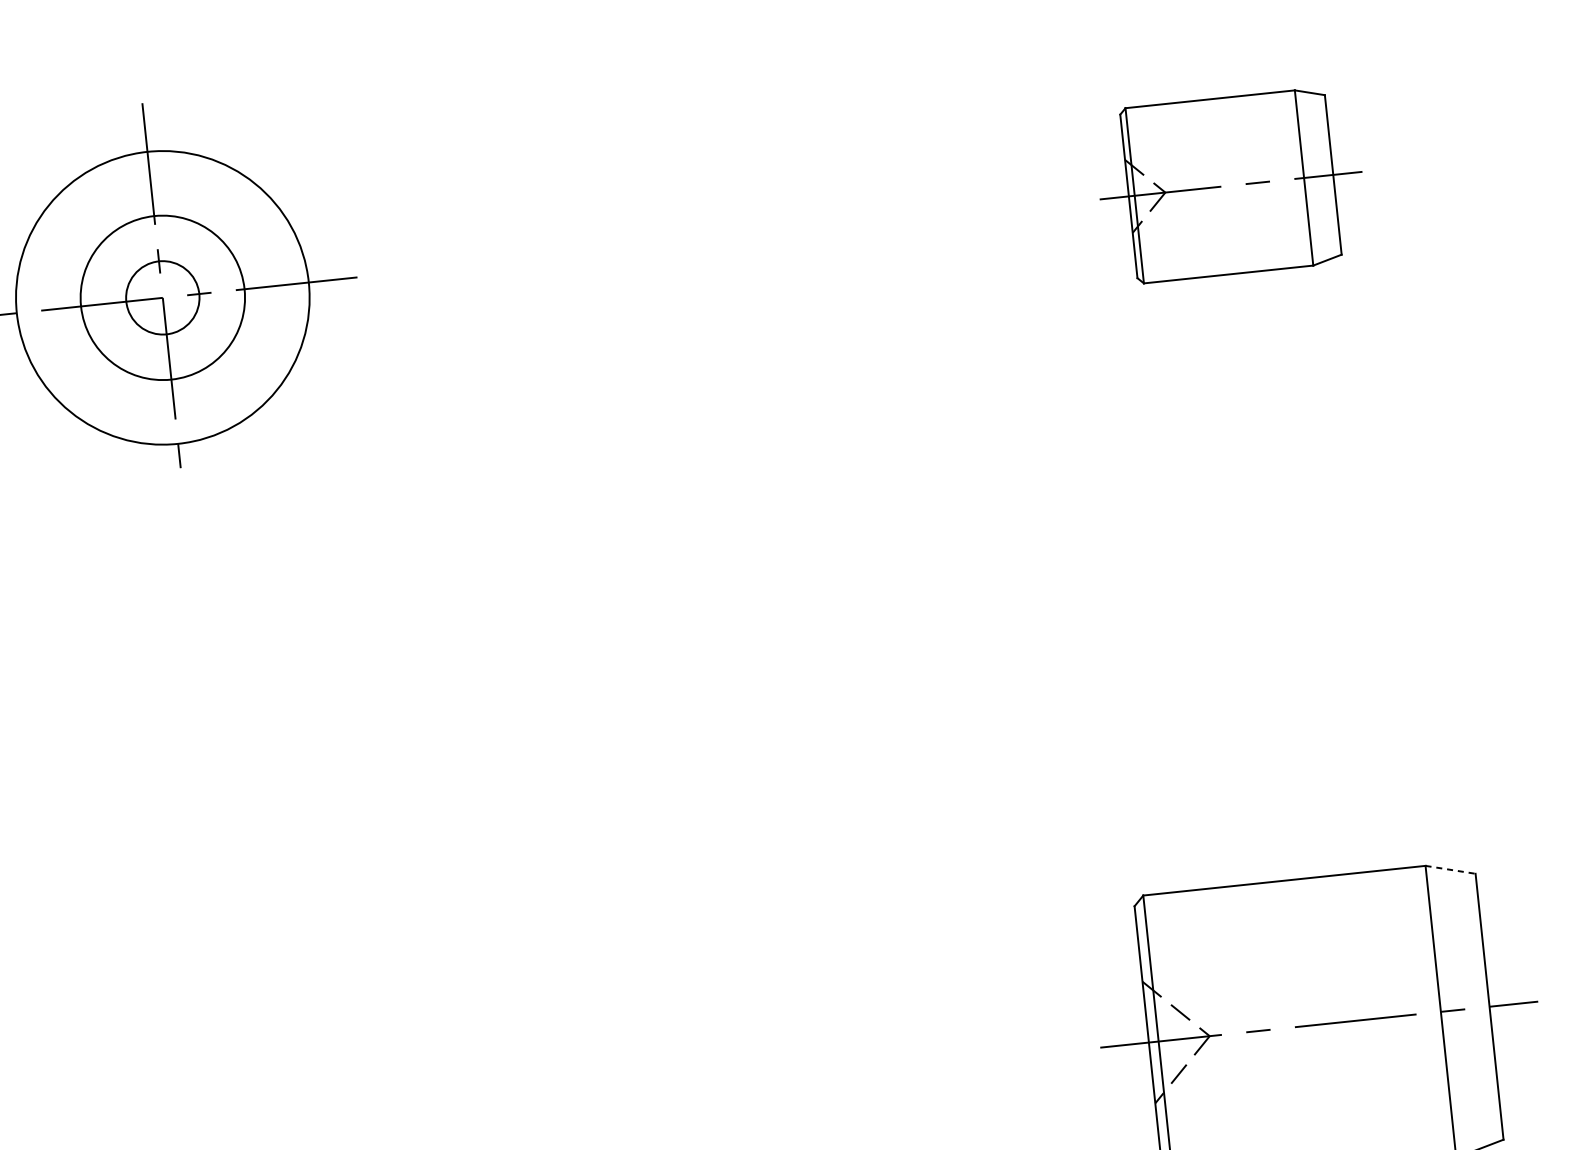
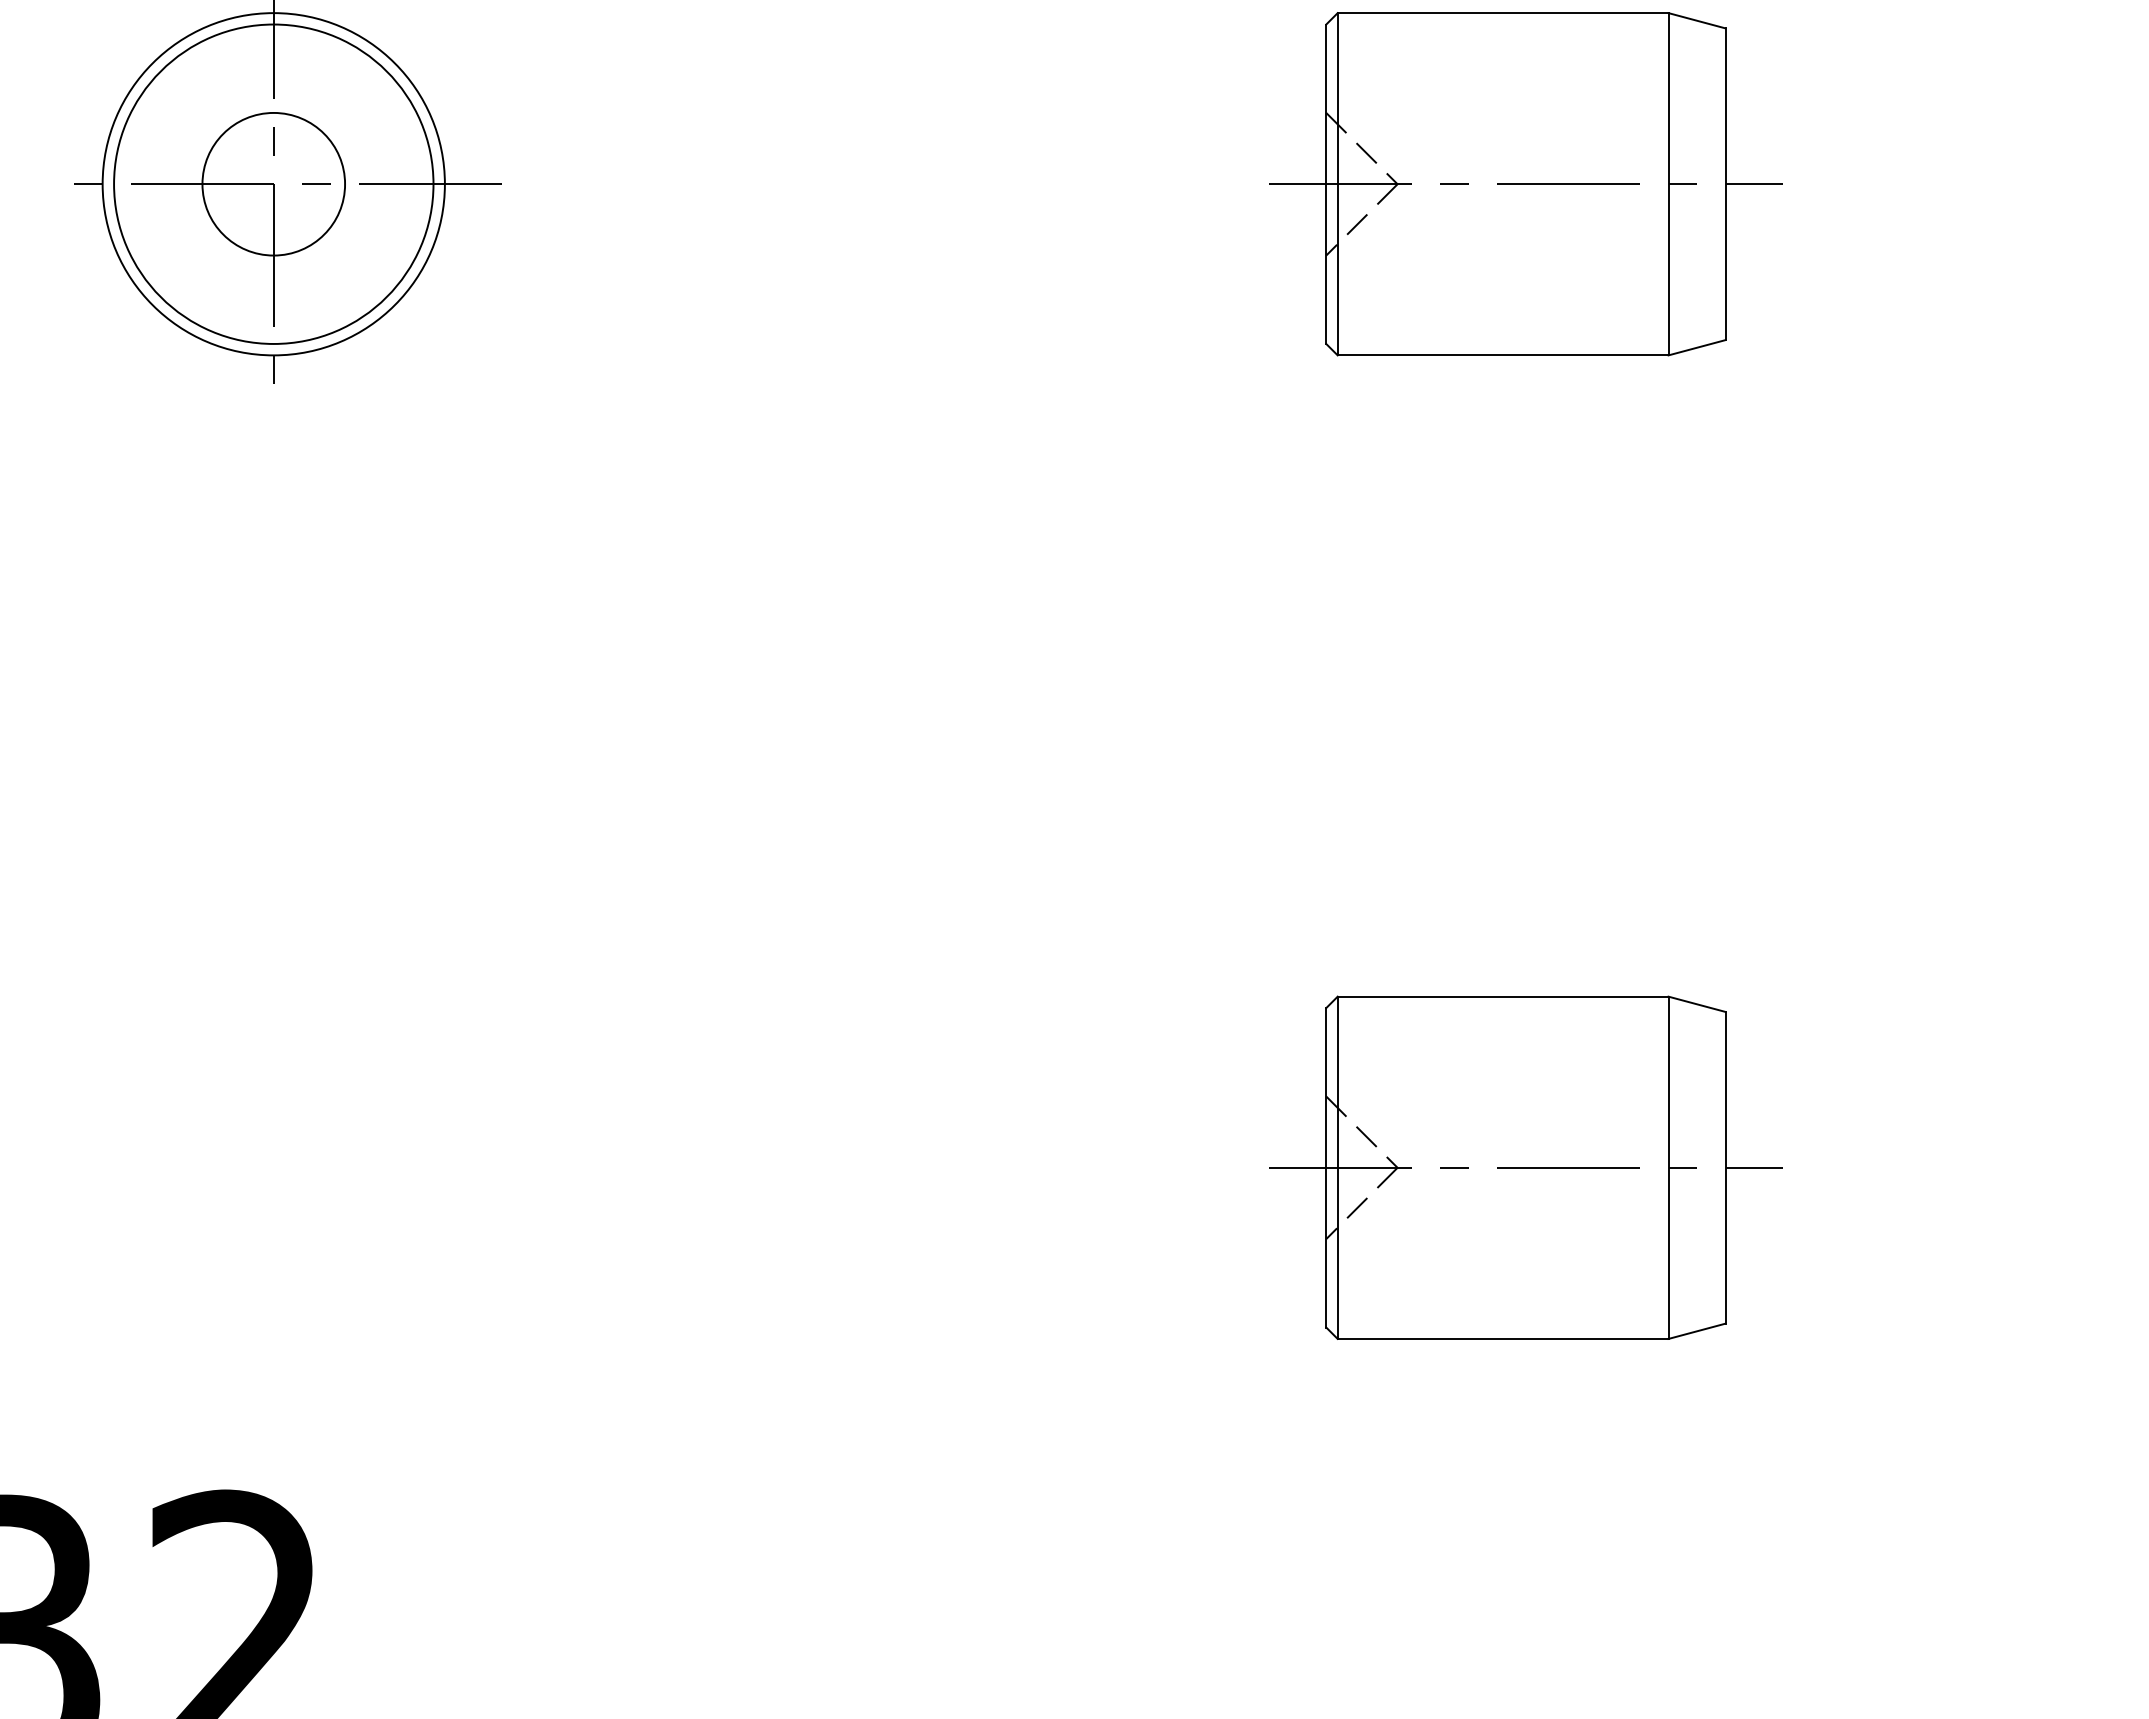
part: (1230, 185) -> (1525, 184), size x1.67
circle: (162, 297) -> (273, 183), size x1.67
circle: (162, 297) -> (273, 183), size x1.67
line: (1450, 869) -> (1697, 1004), dashed -> solid

